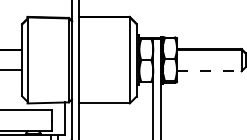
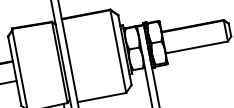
line: (209, 71) -> (197, 47), dashed -> solid

